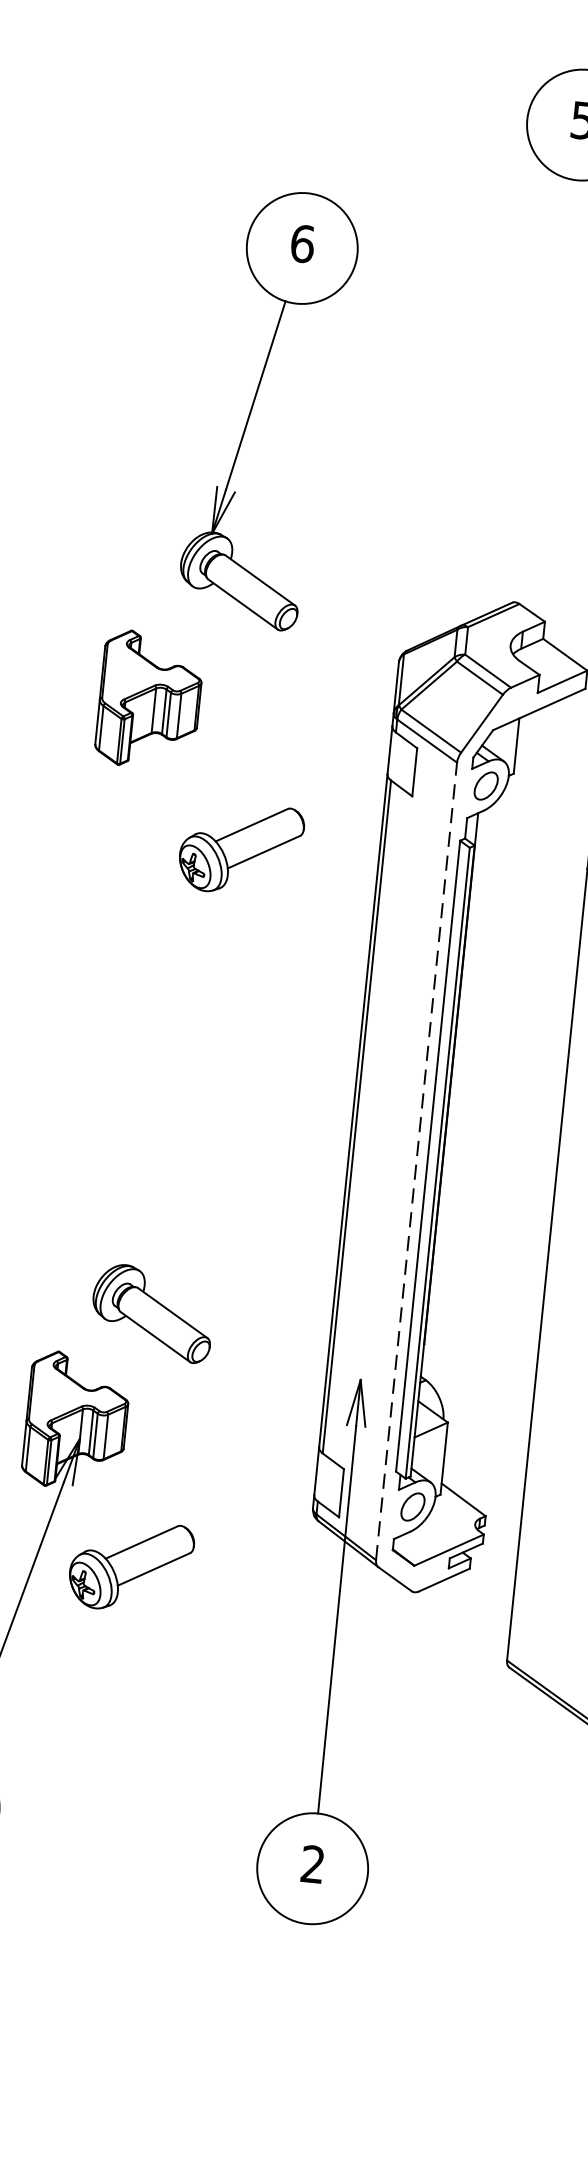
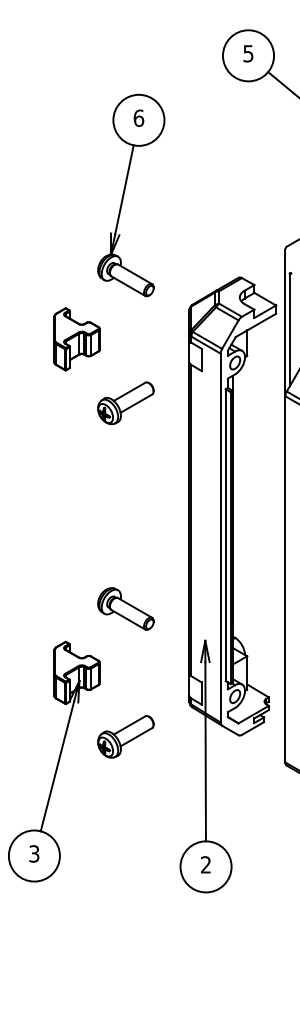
part: (254, 407) -> (124, 195), moved
line: (415, 1162) -> (220, 538), dashed -> solid
part: (151, 1312) -> (125, 608), moved
part: (130, 1565) -> (125, 736), moved

